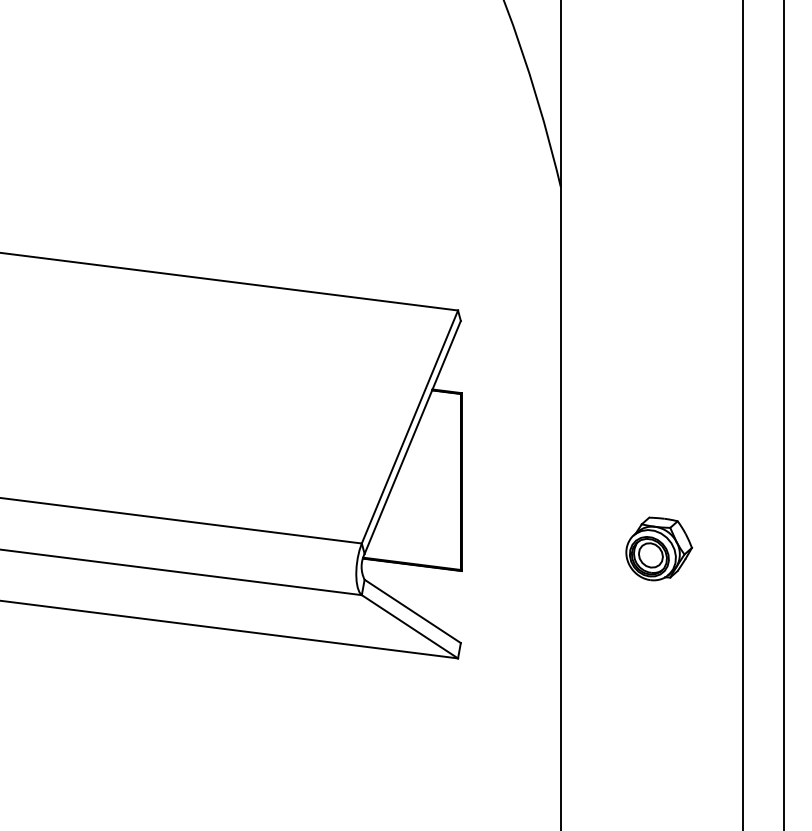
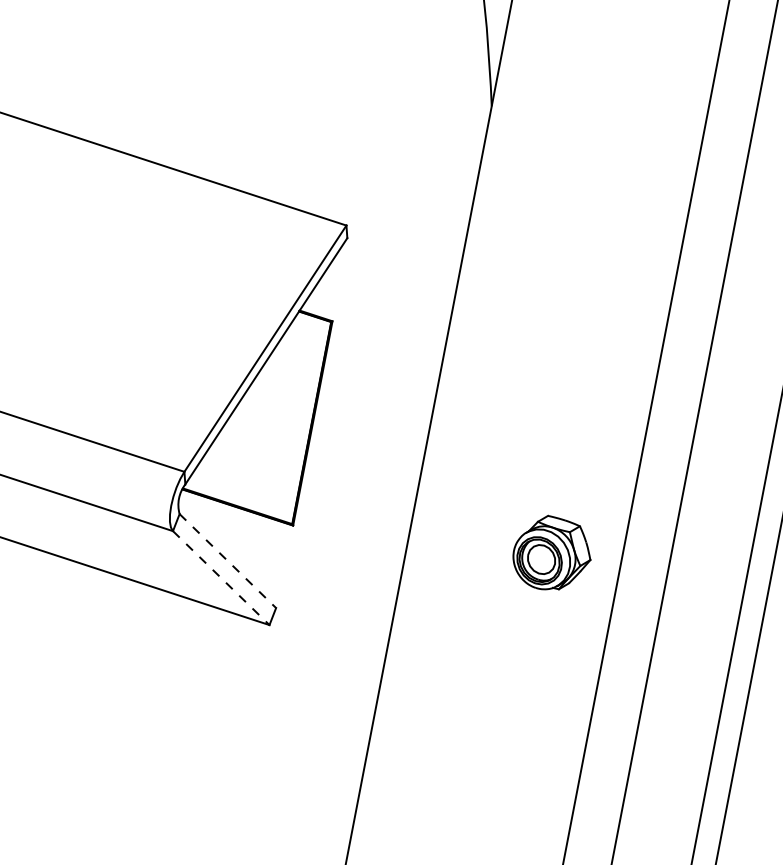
part: (659, 548) -> (552, 553), moved
line: (412, 611) -> (227, 561), solid -> dashed
line: (409, 626) -> (220, 577), solid -> dashed

